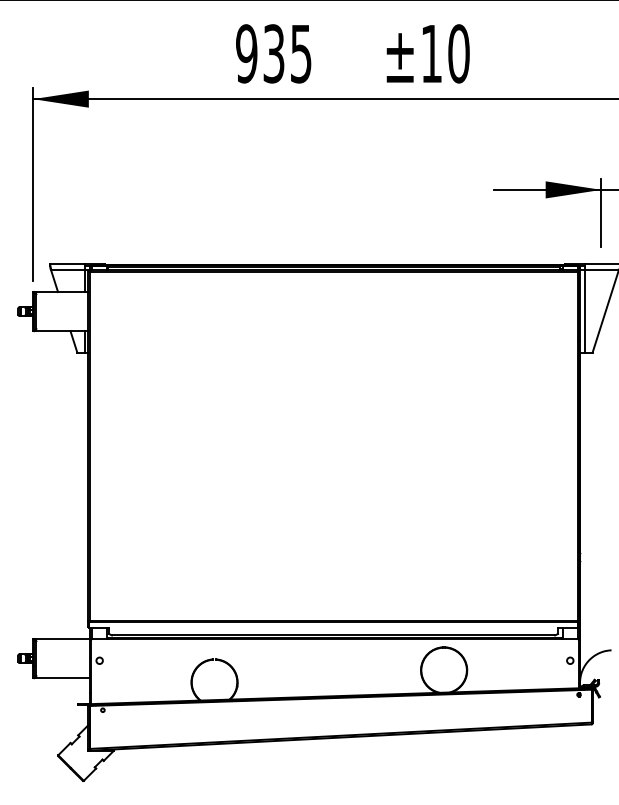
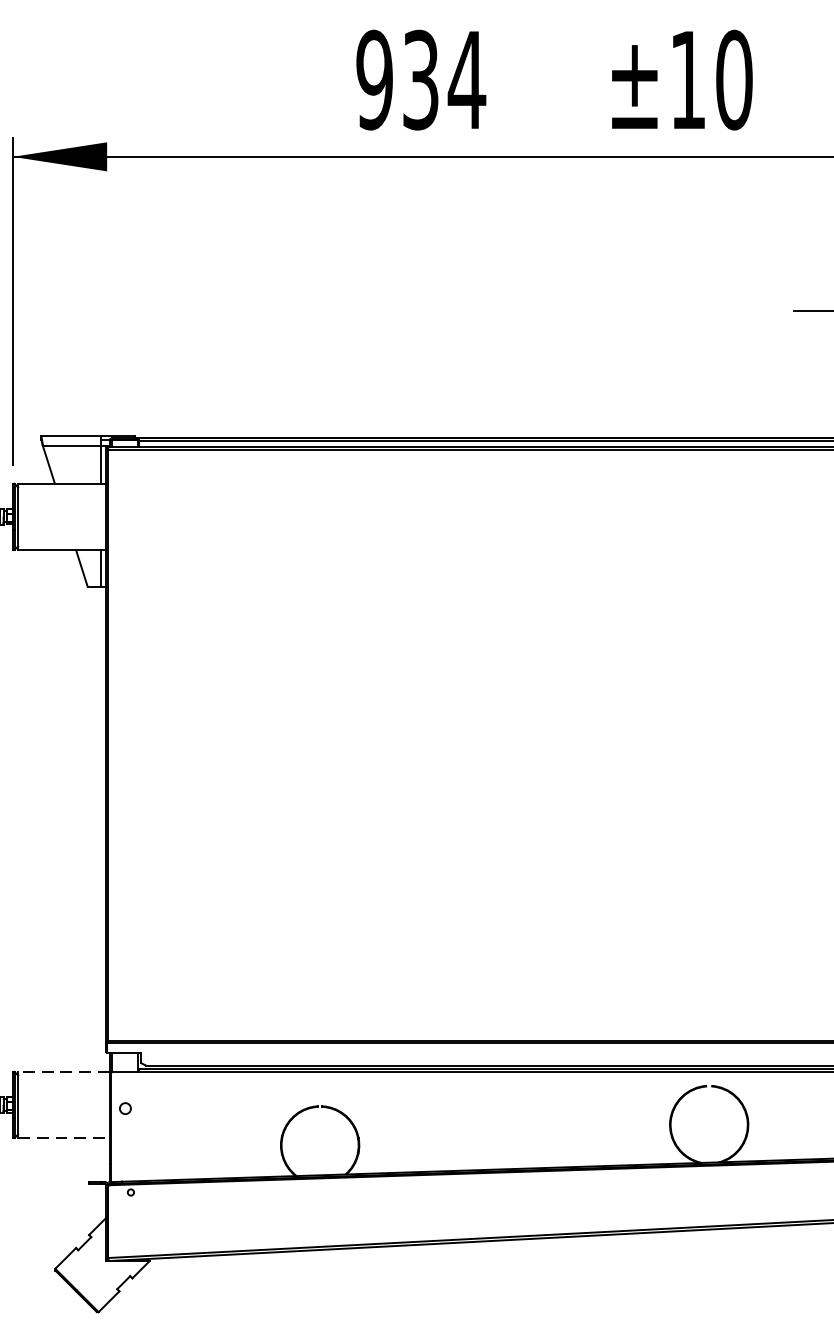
text: (300, 54) -> (465, 81), 935 -> 934
line: (63, 639) -> (64, 1072), solid -> dashed
line: (63, 678) -> (64, 1138), solid -> dashed

